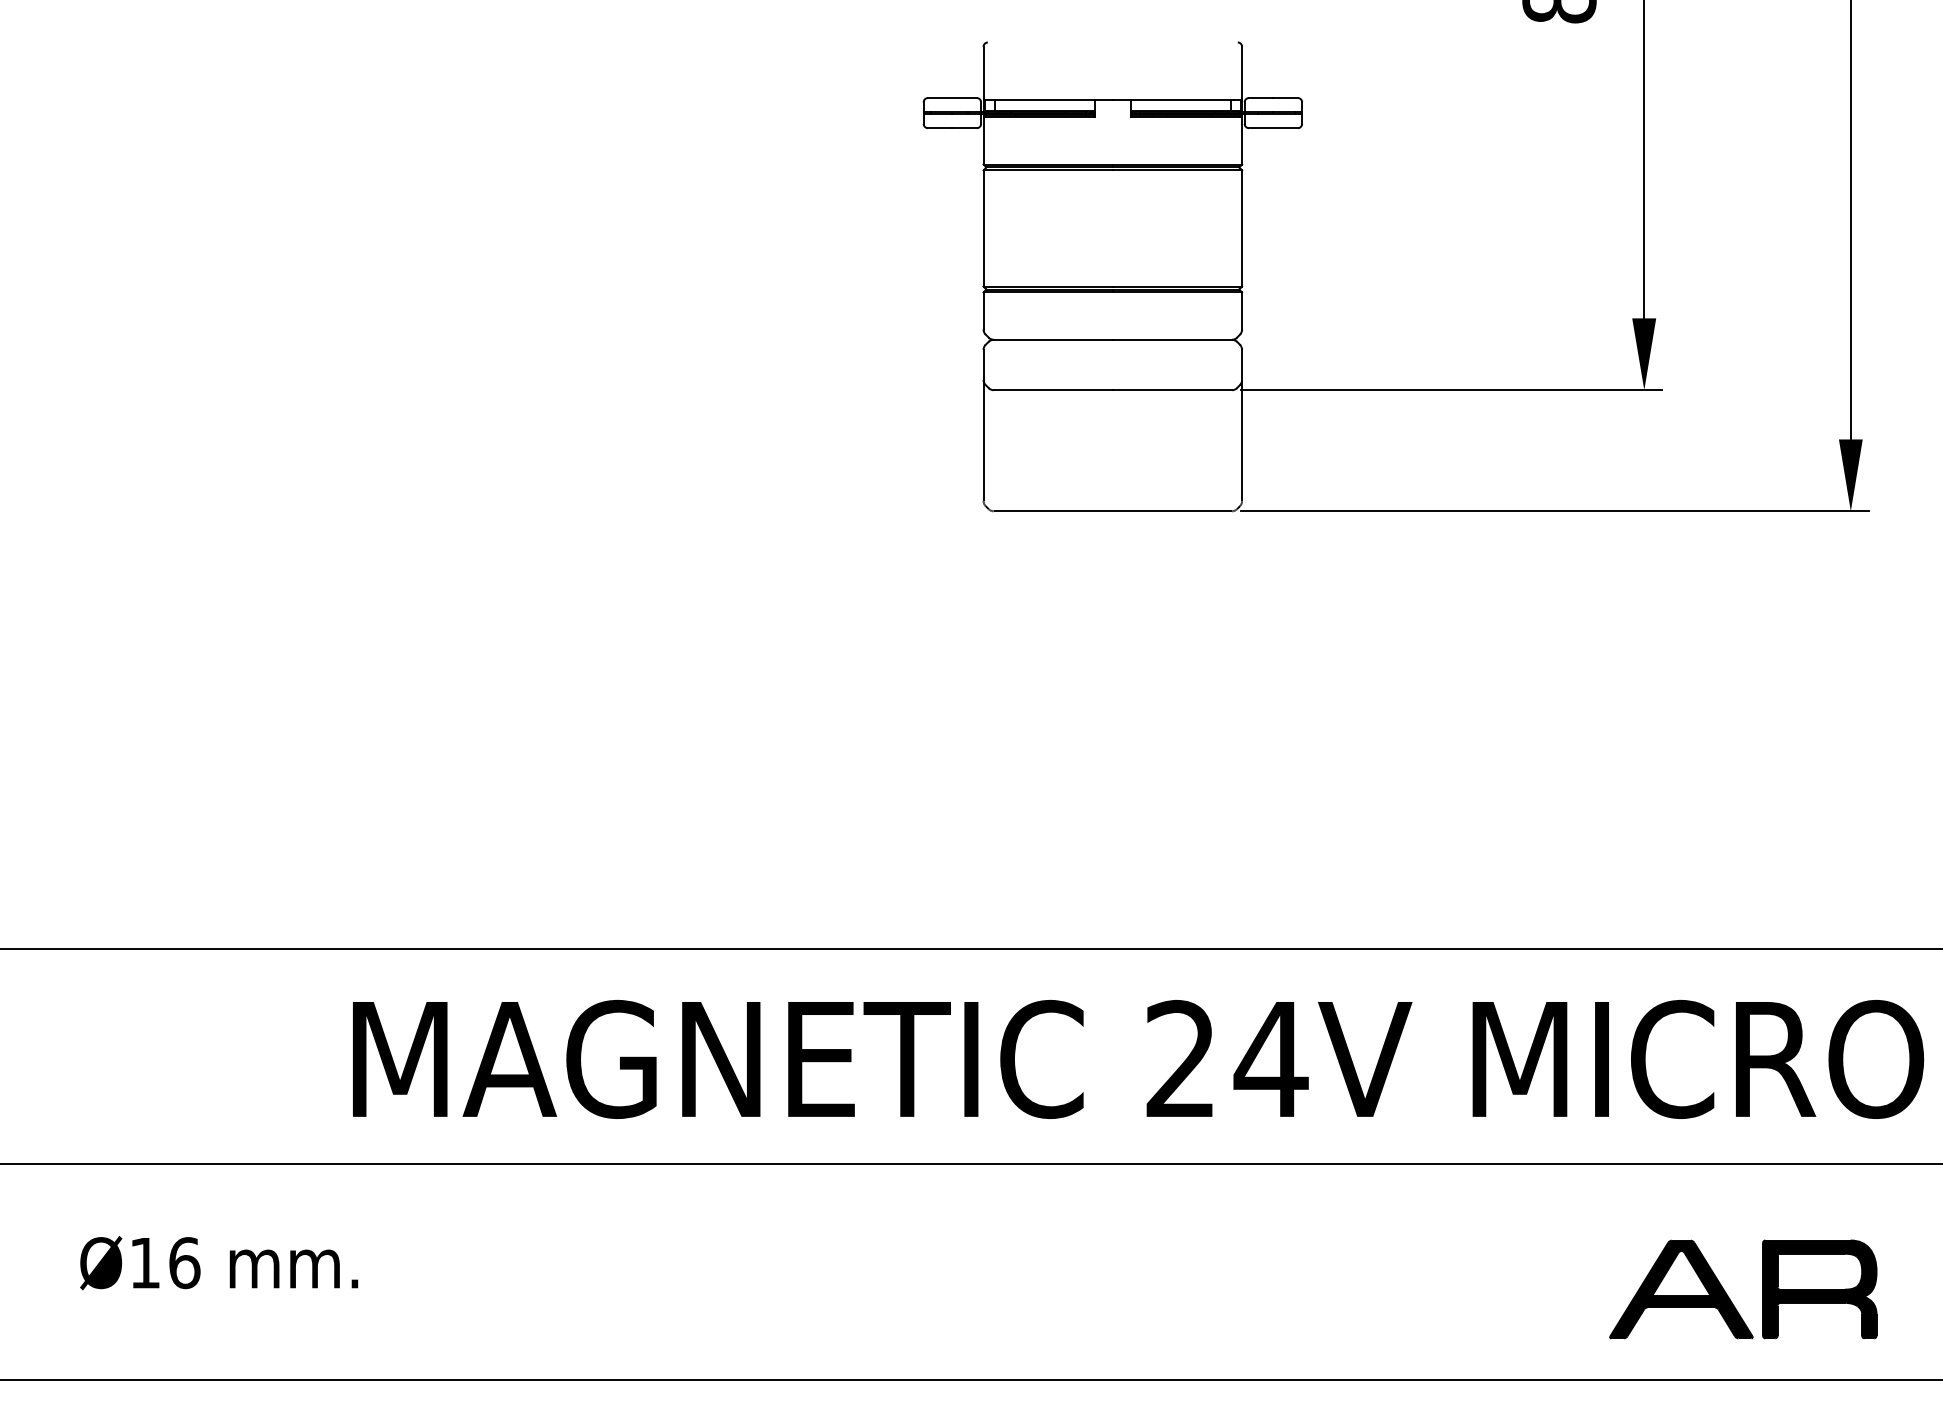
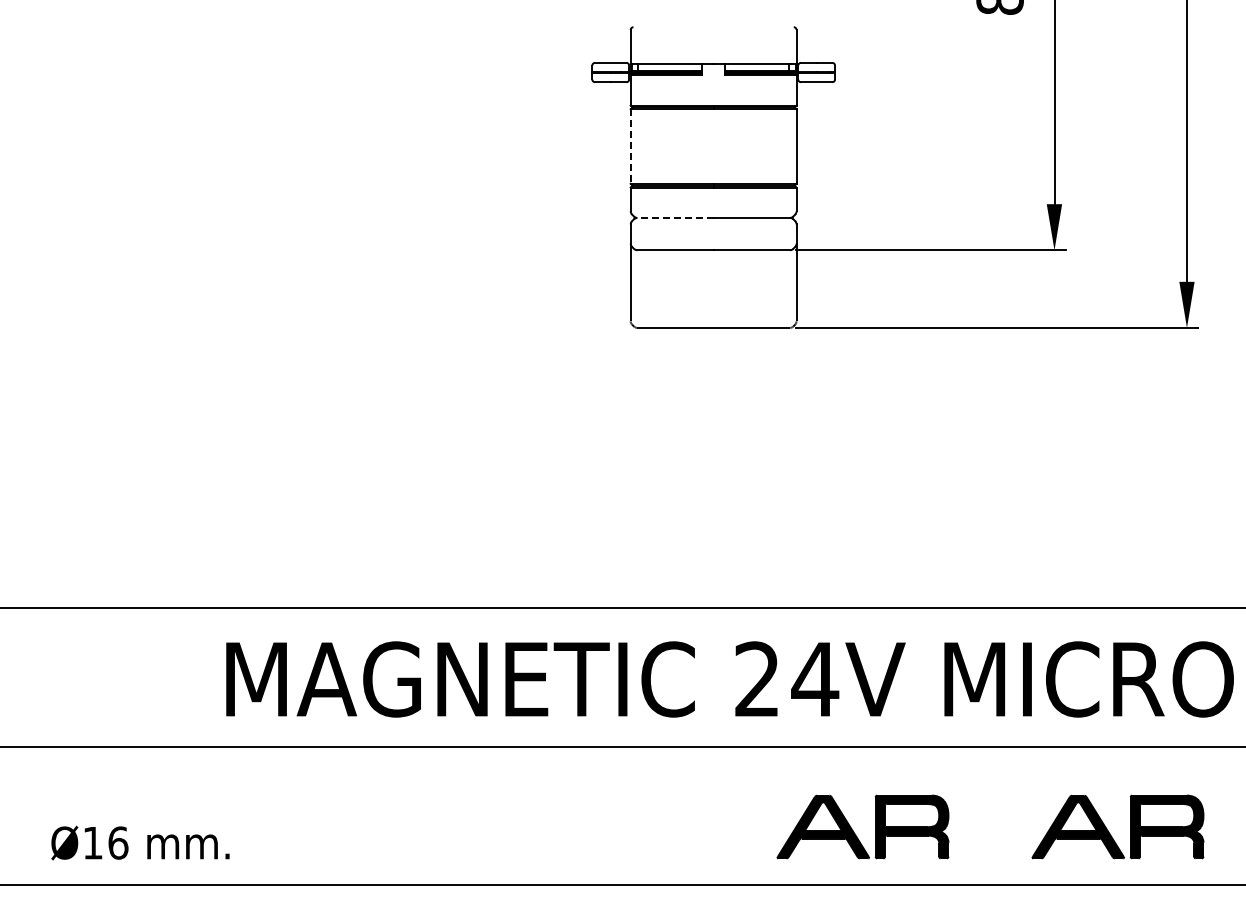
line: (983, 229) -> (630, 147), solid -> dashed
line: (1051, 339) -> (674, 217), solid -> dashed
text: (219, 1262) -> (140, 842), moved
part: (1332, 1296) -> (854, 831), added

